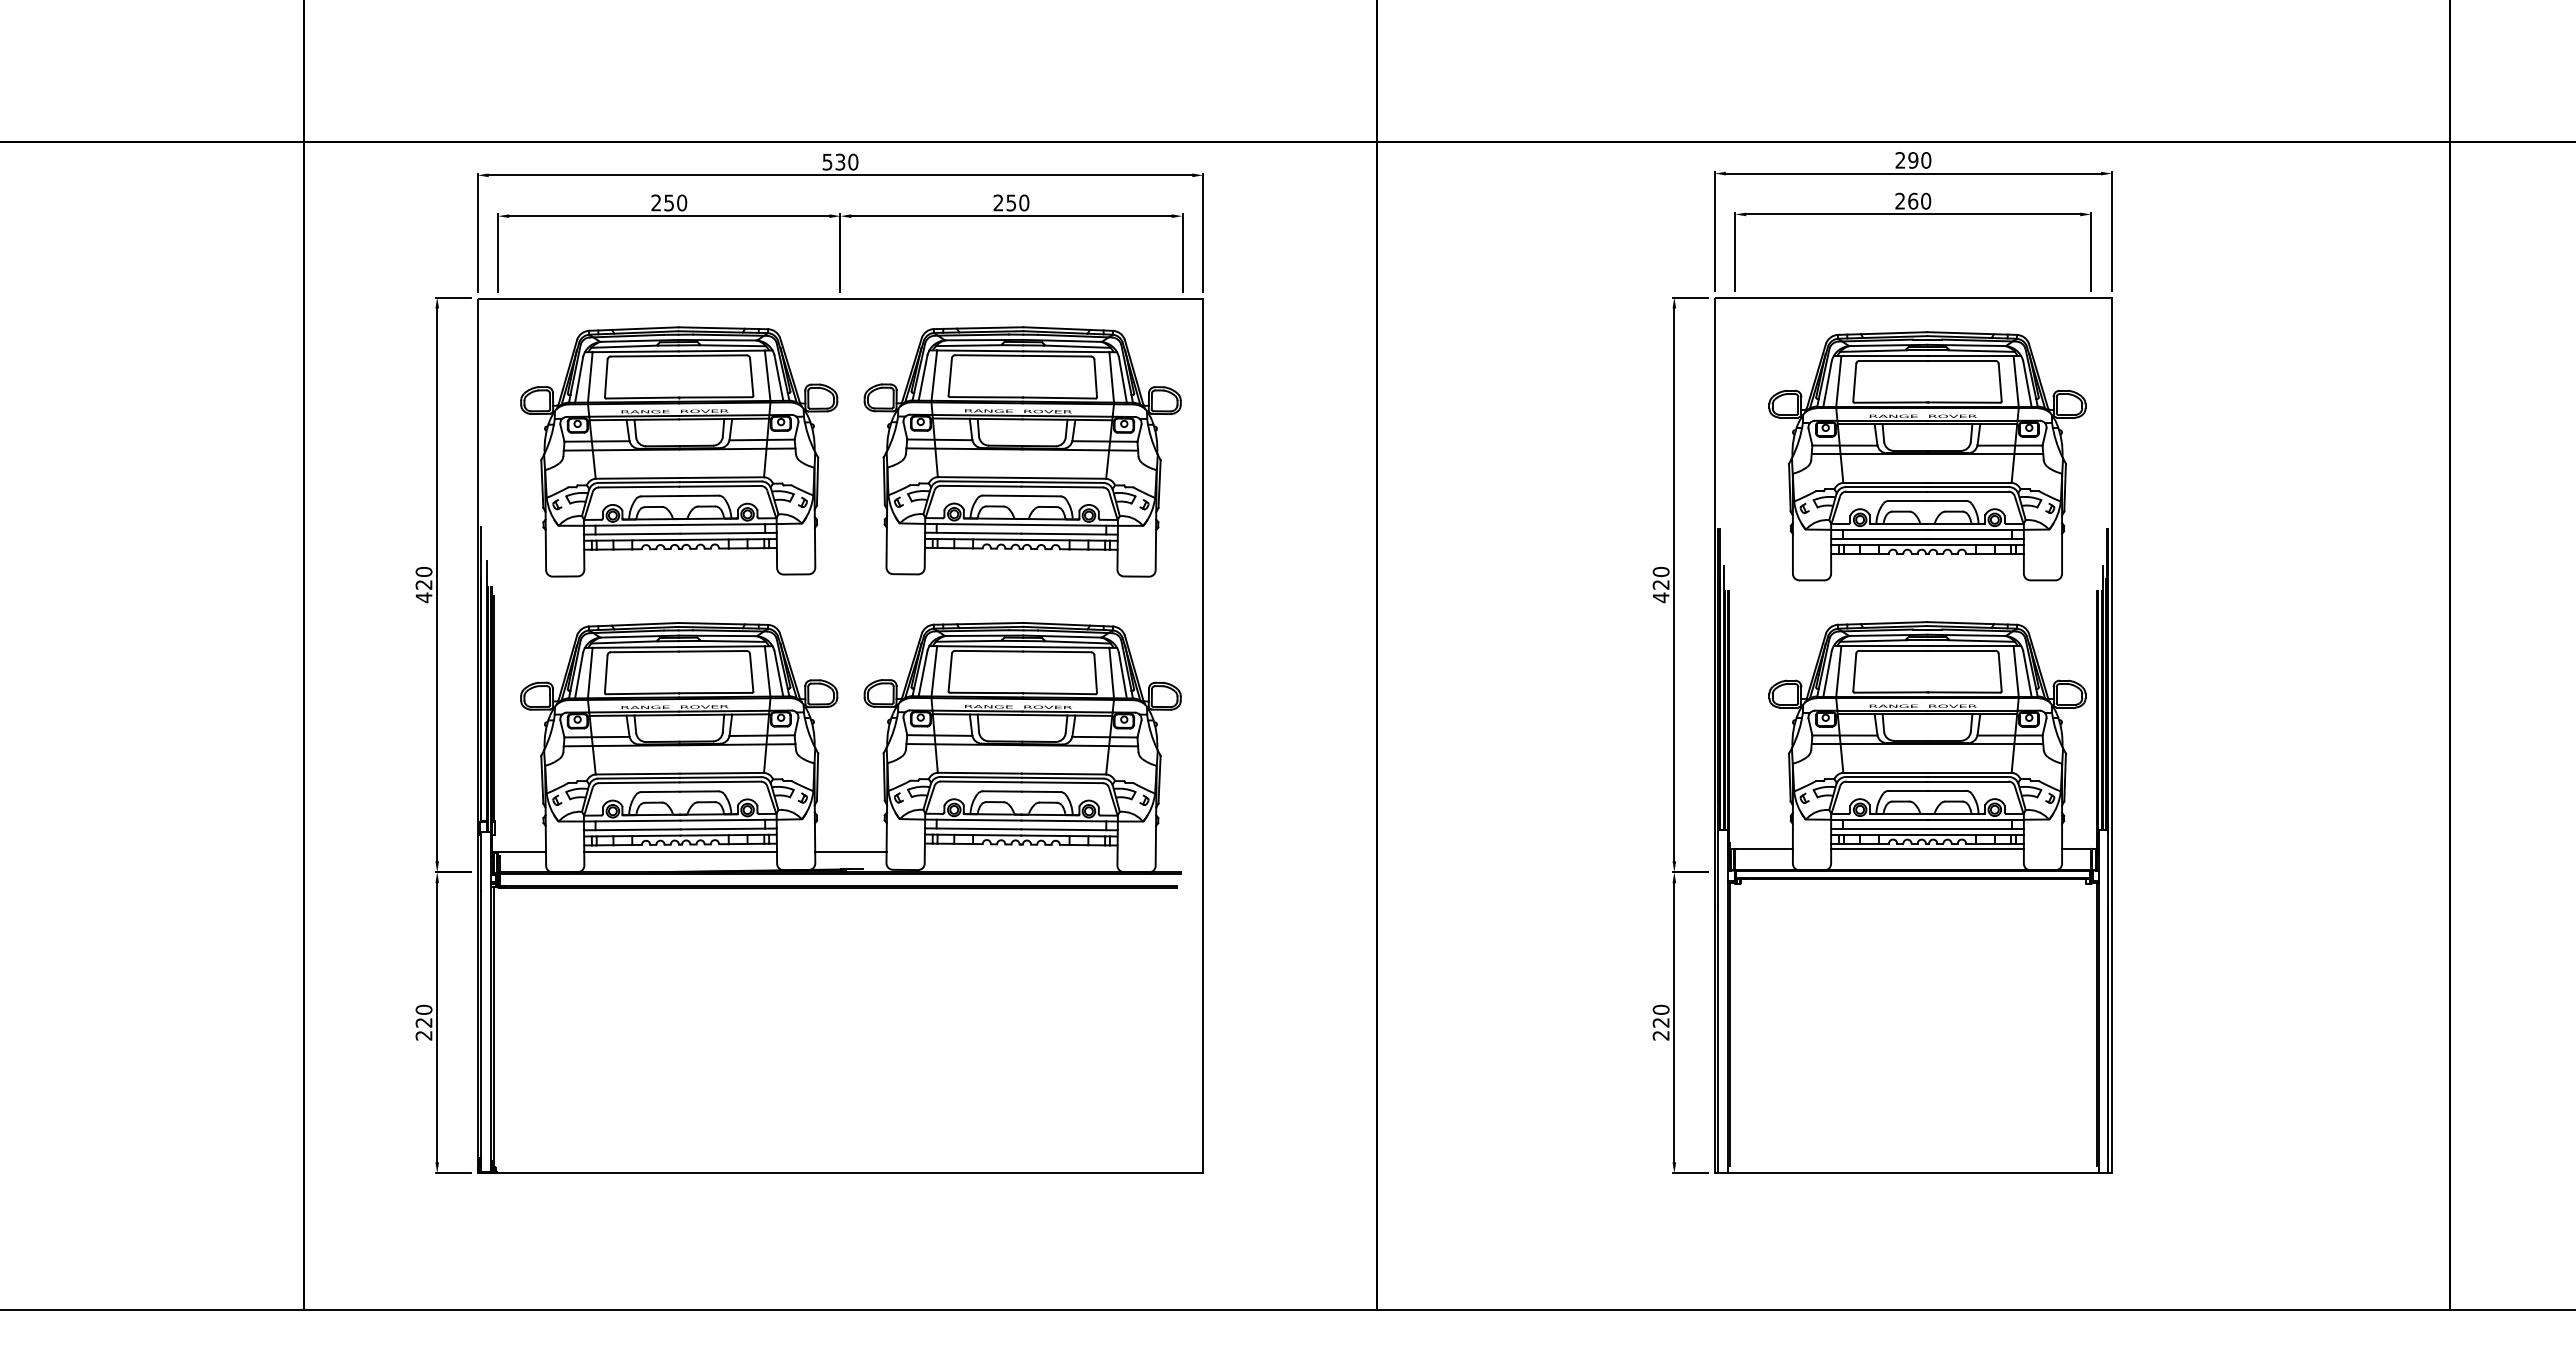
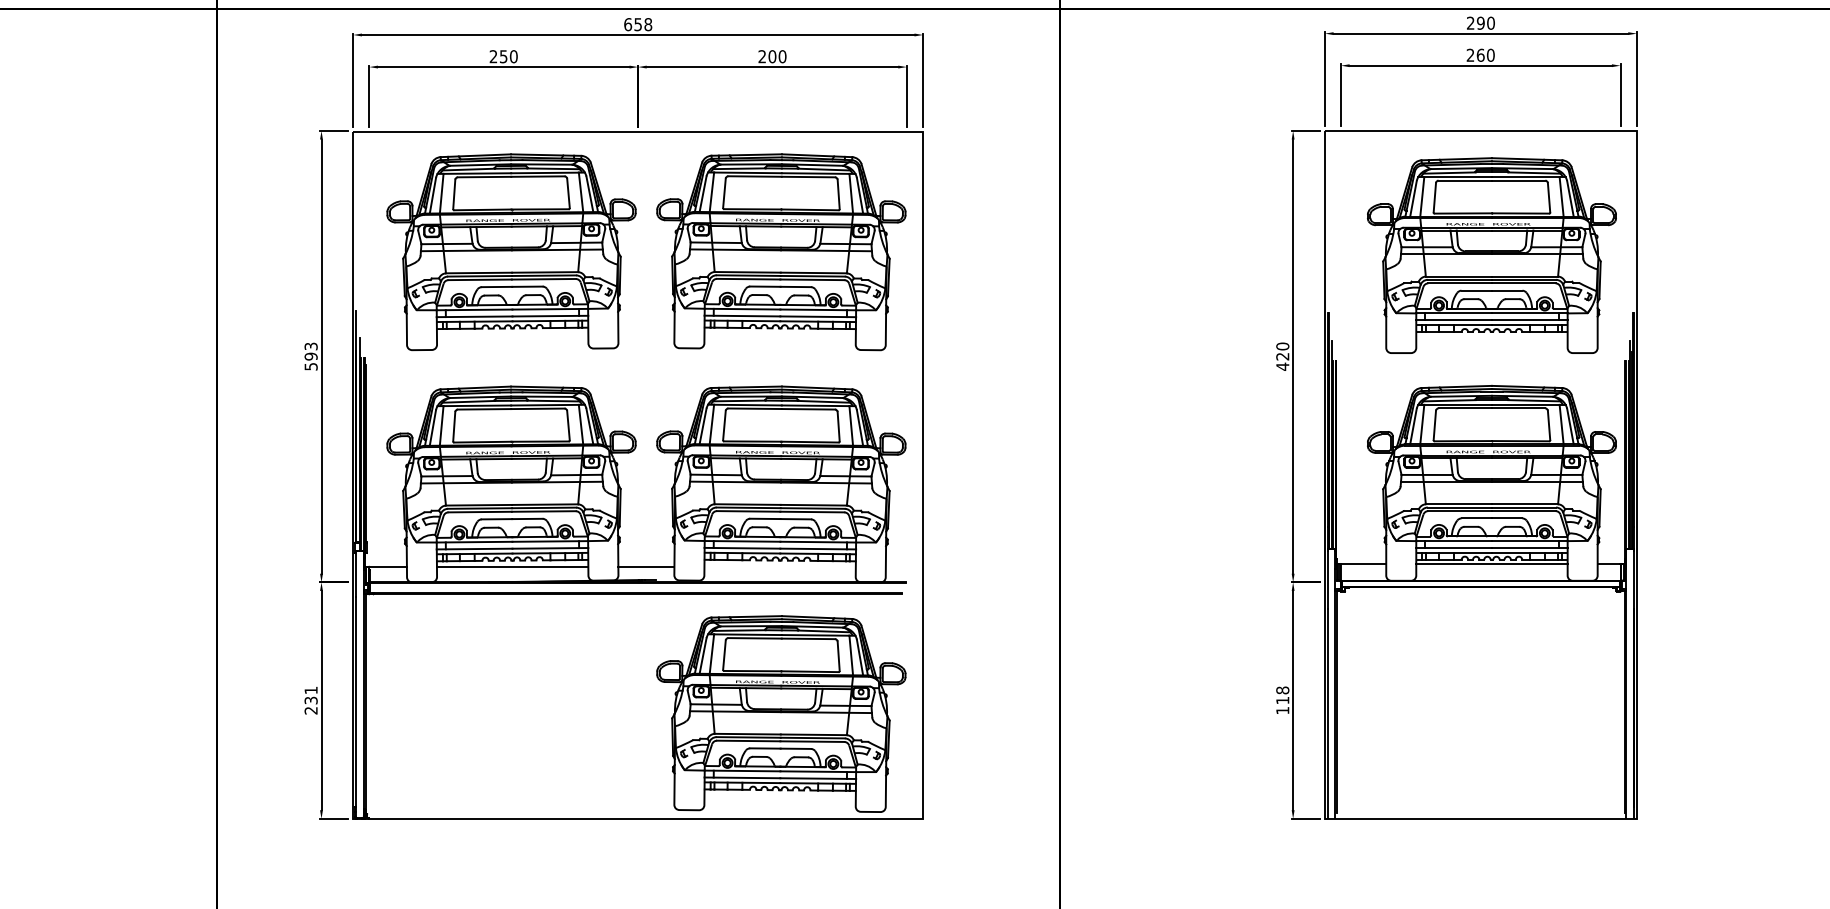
text: (840, 161) -> (638, 24), 530 -> 658
text: (1011, 202) -> (772, 56), 250 -> 200
text: (423, 584) -> (310, 356), 420 -> 593
text: (423, 1015) -> (310, 694), 220 -> 231
text: (1660, 1022) -> (1282, 700), 220 -> 118
part: (1022, 1039) -> (781, 713), added

